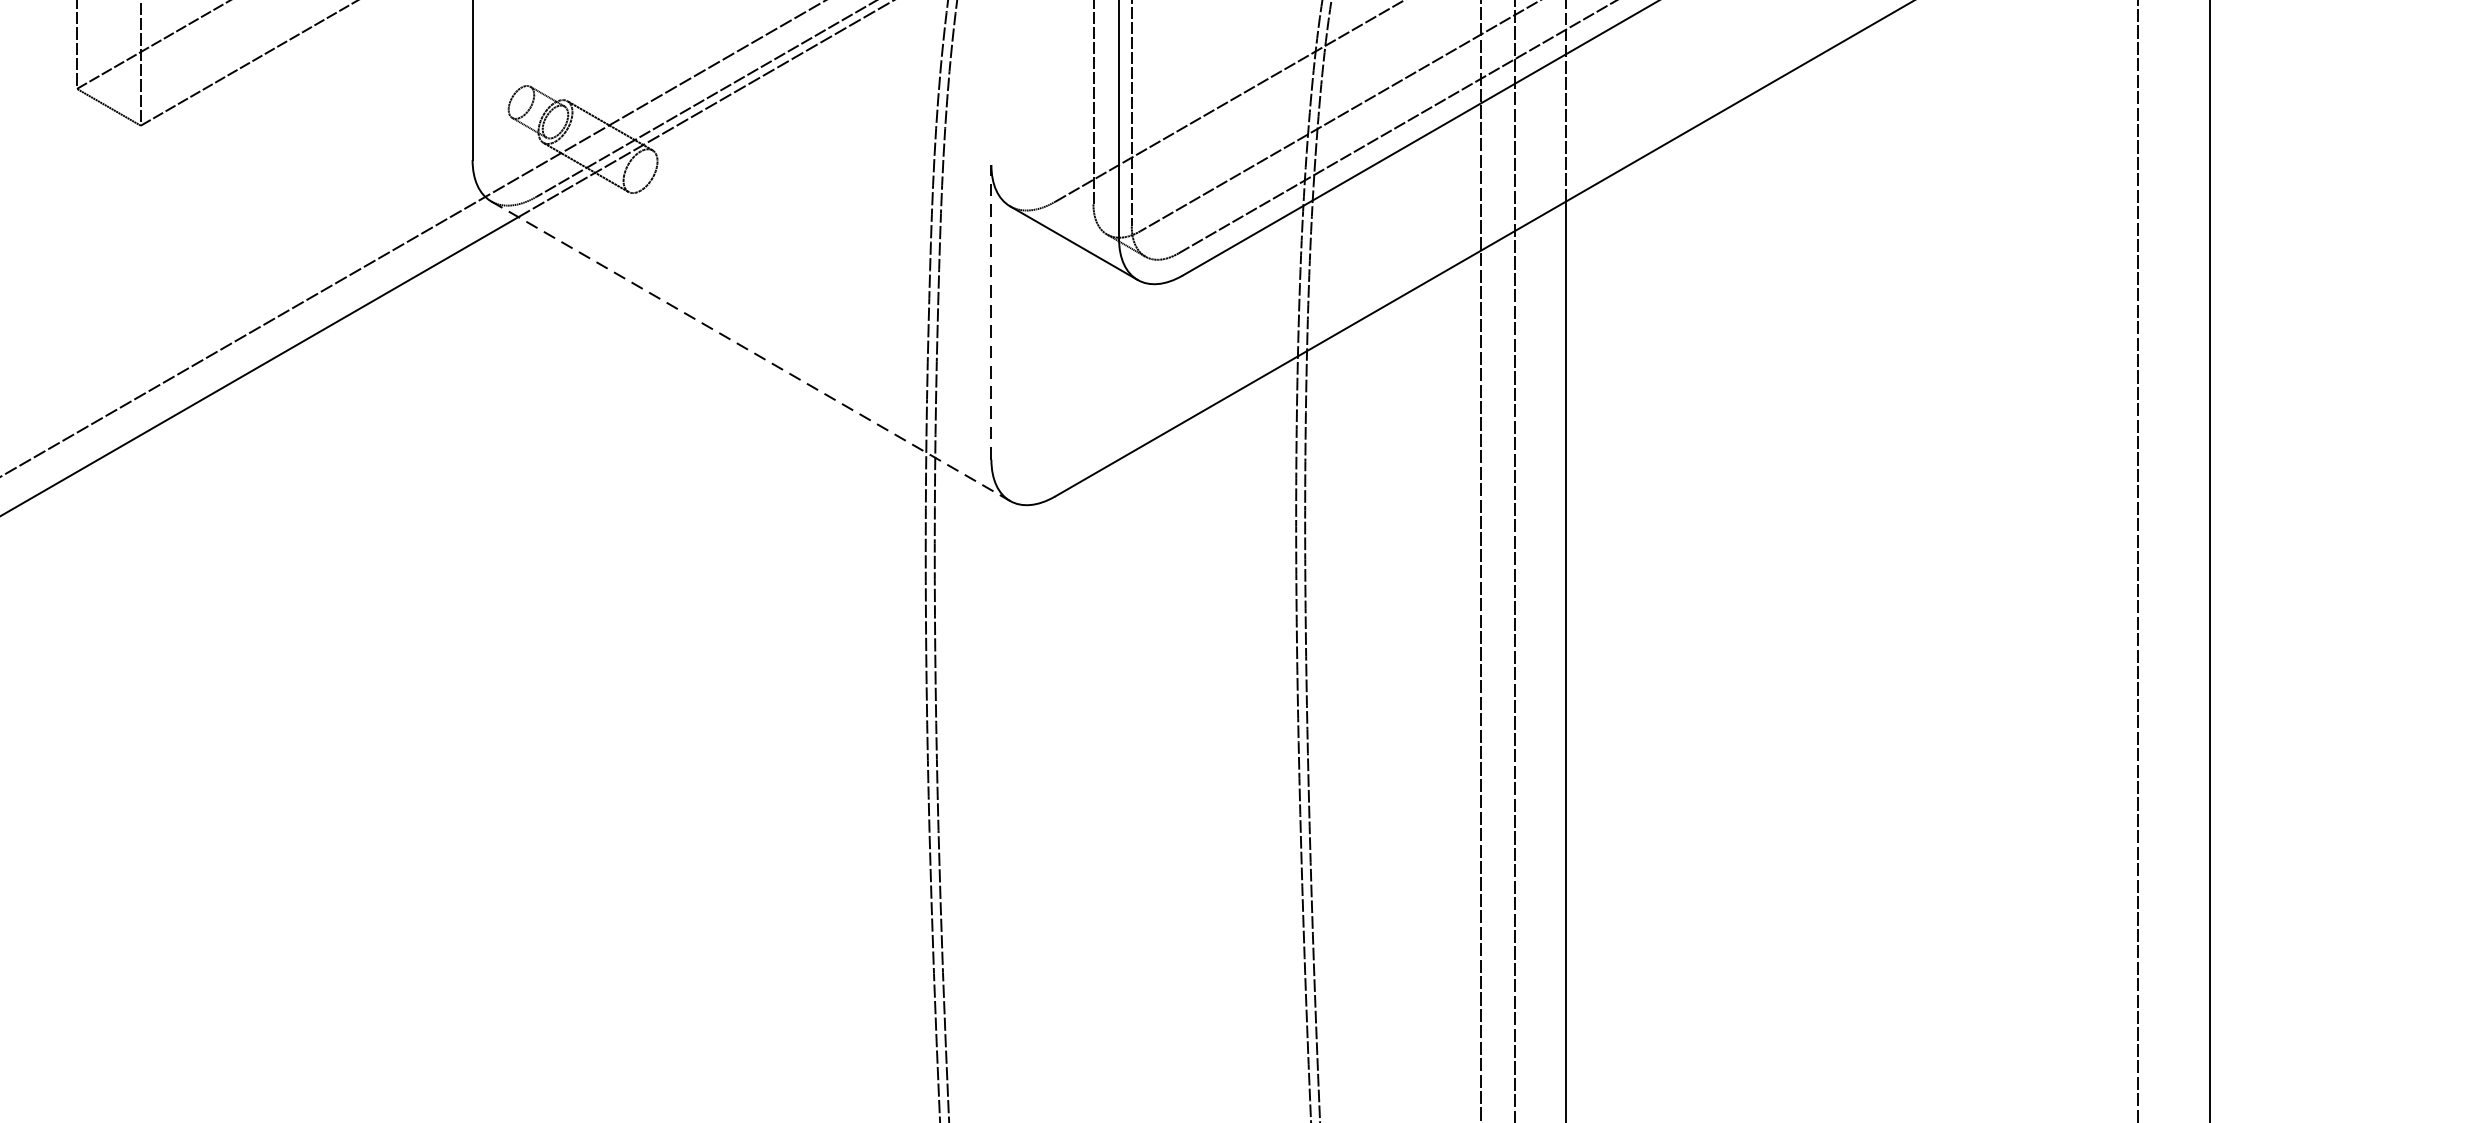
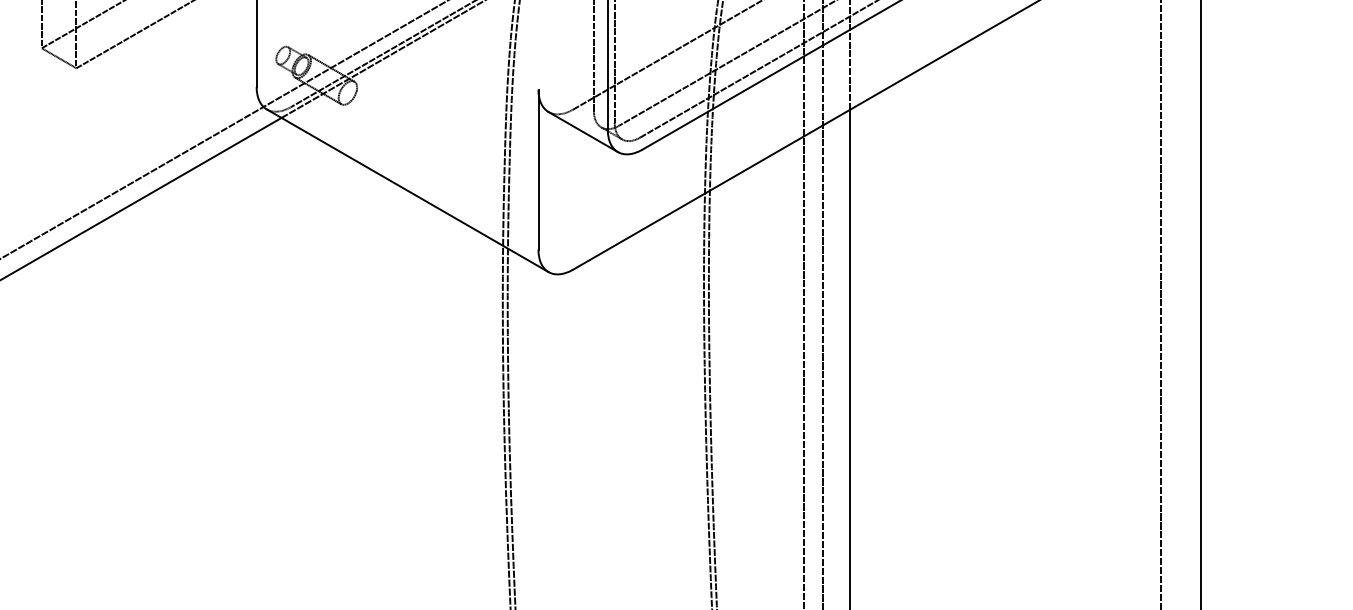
line: (991, 312) -> (538, 169), dashed -> solid
line: (750, 350) -> (407, 190), dashed -> solid

